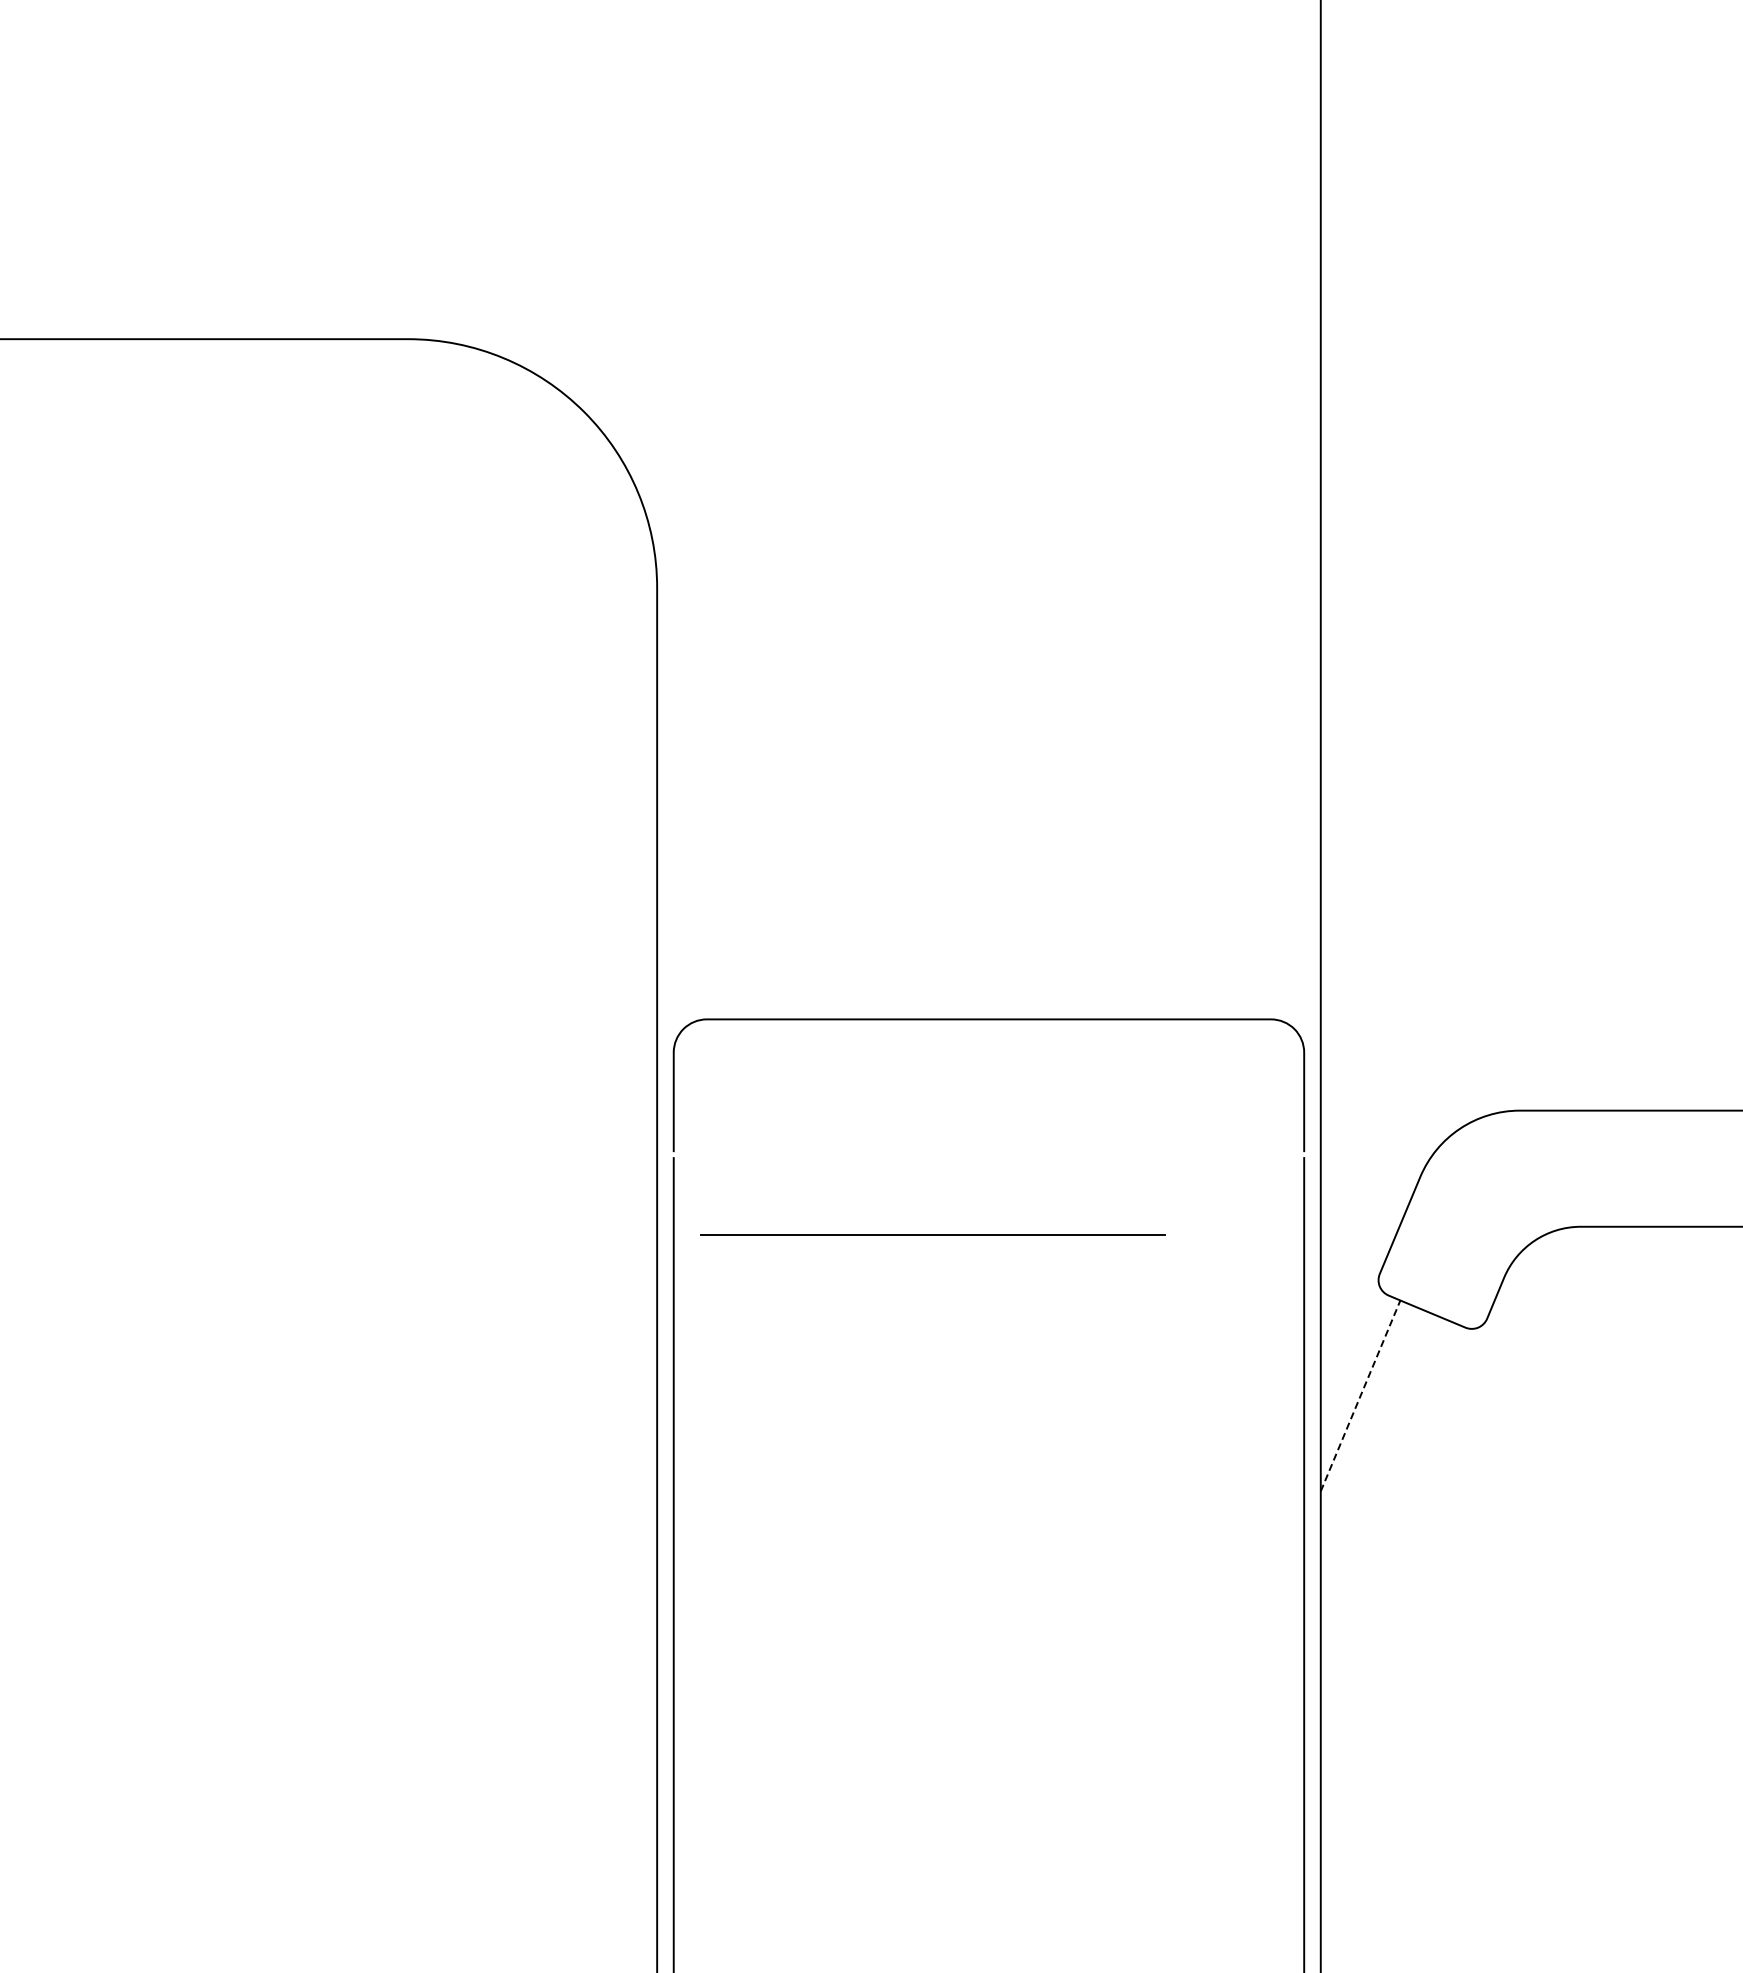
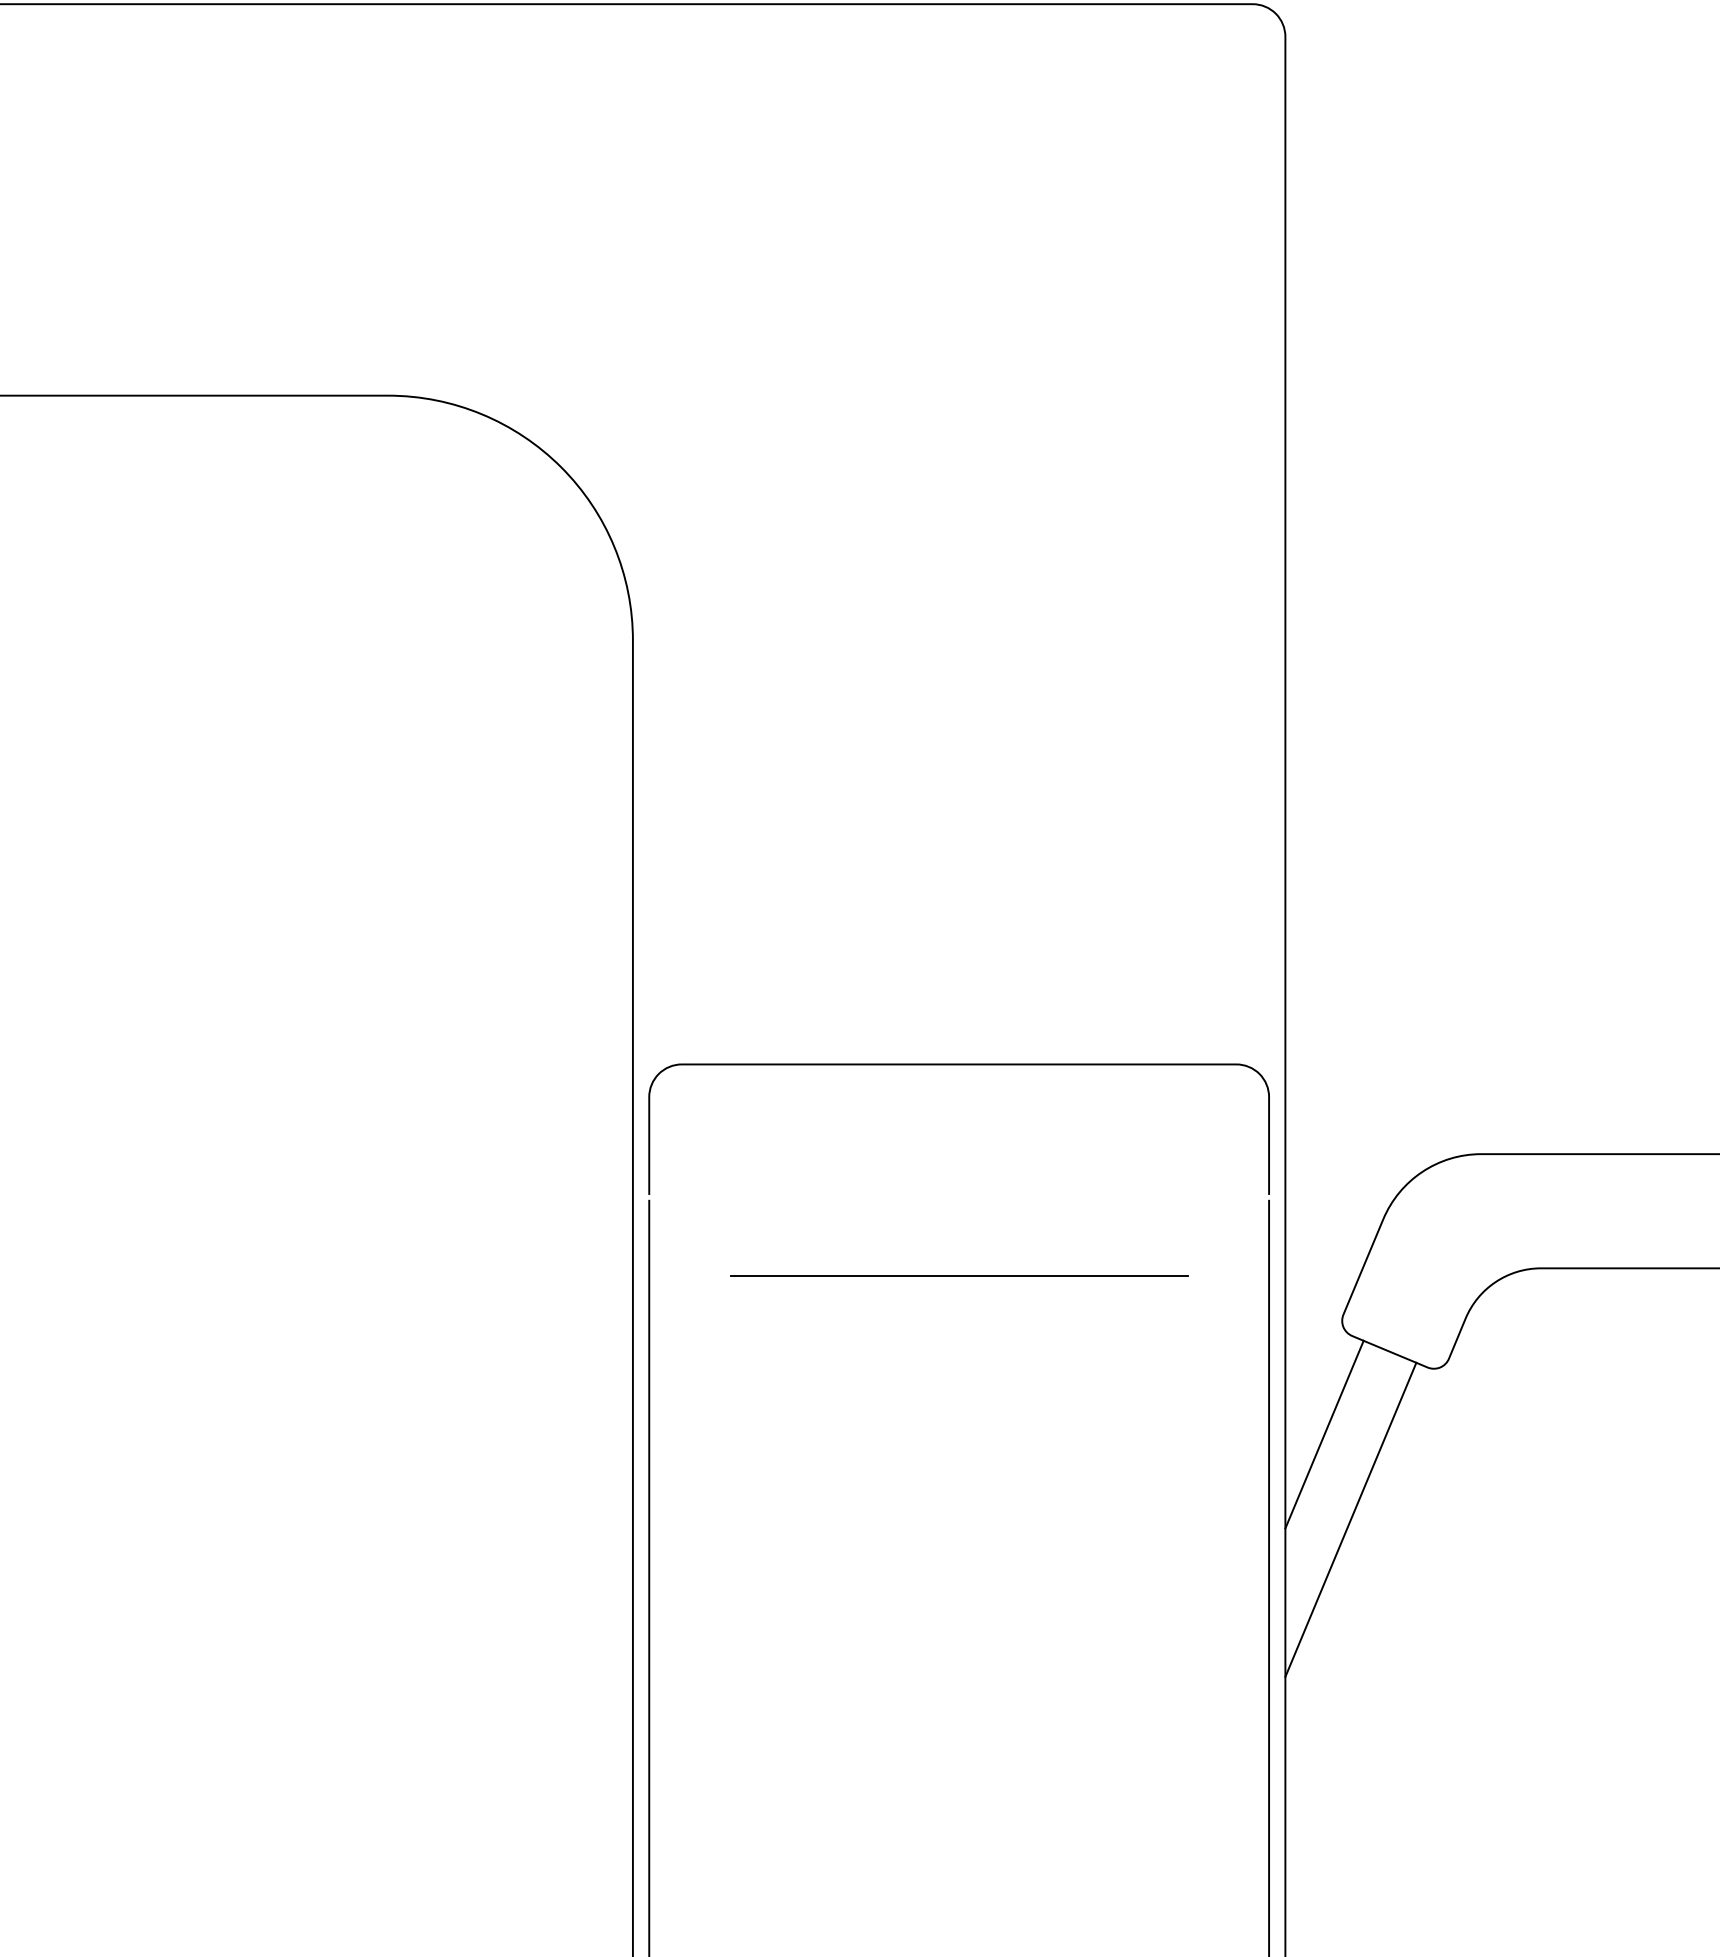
line: (933, 1234) -> (959, 1275), moved
line: (1360, 1395) -> (1324, 1434), dashed -> solid
line: (1386, 1482) -> (1350, 1519), added

